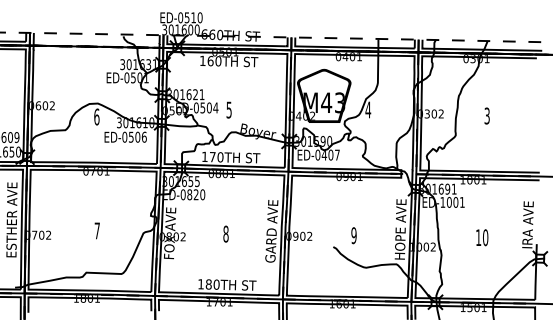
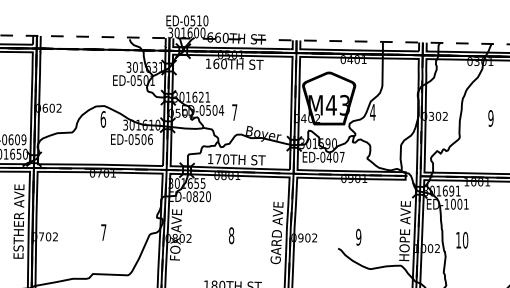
text: (228, 109) -> (234, 111), 5 -> 7
text: (486, 115) -> (490, 117), 3 -> 9
text: (482, 237) -> (462, 240), moved

